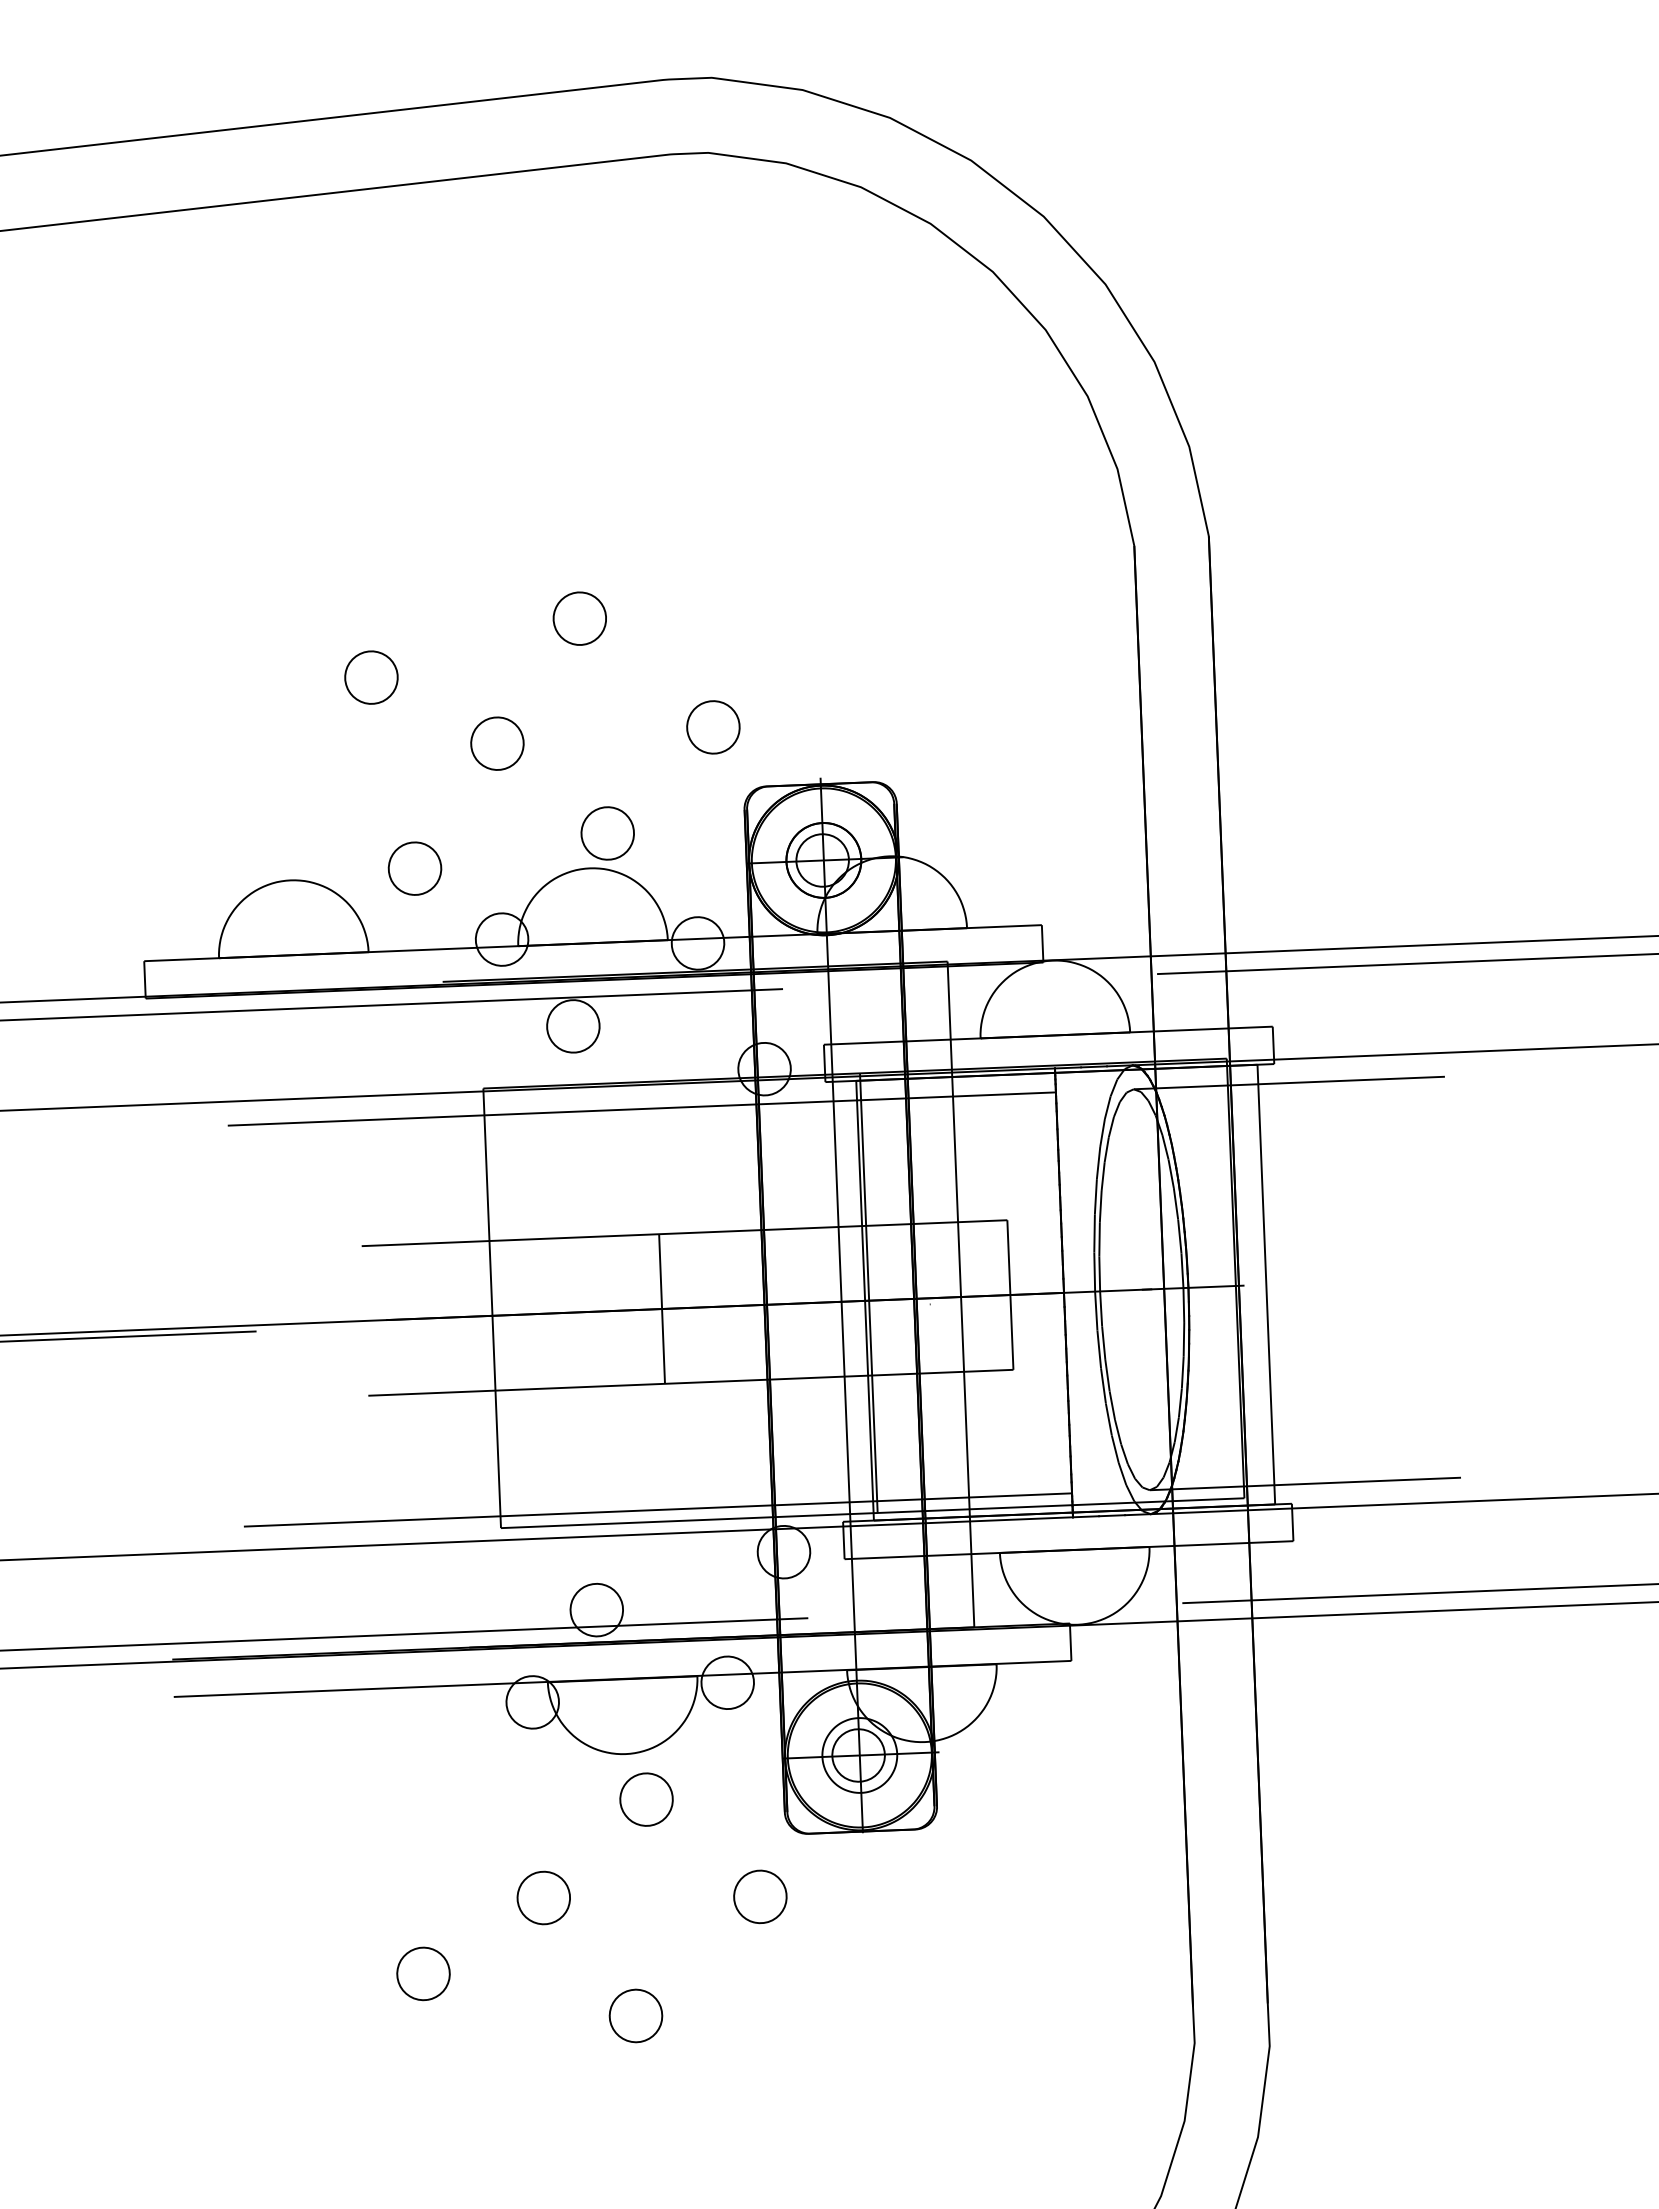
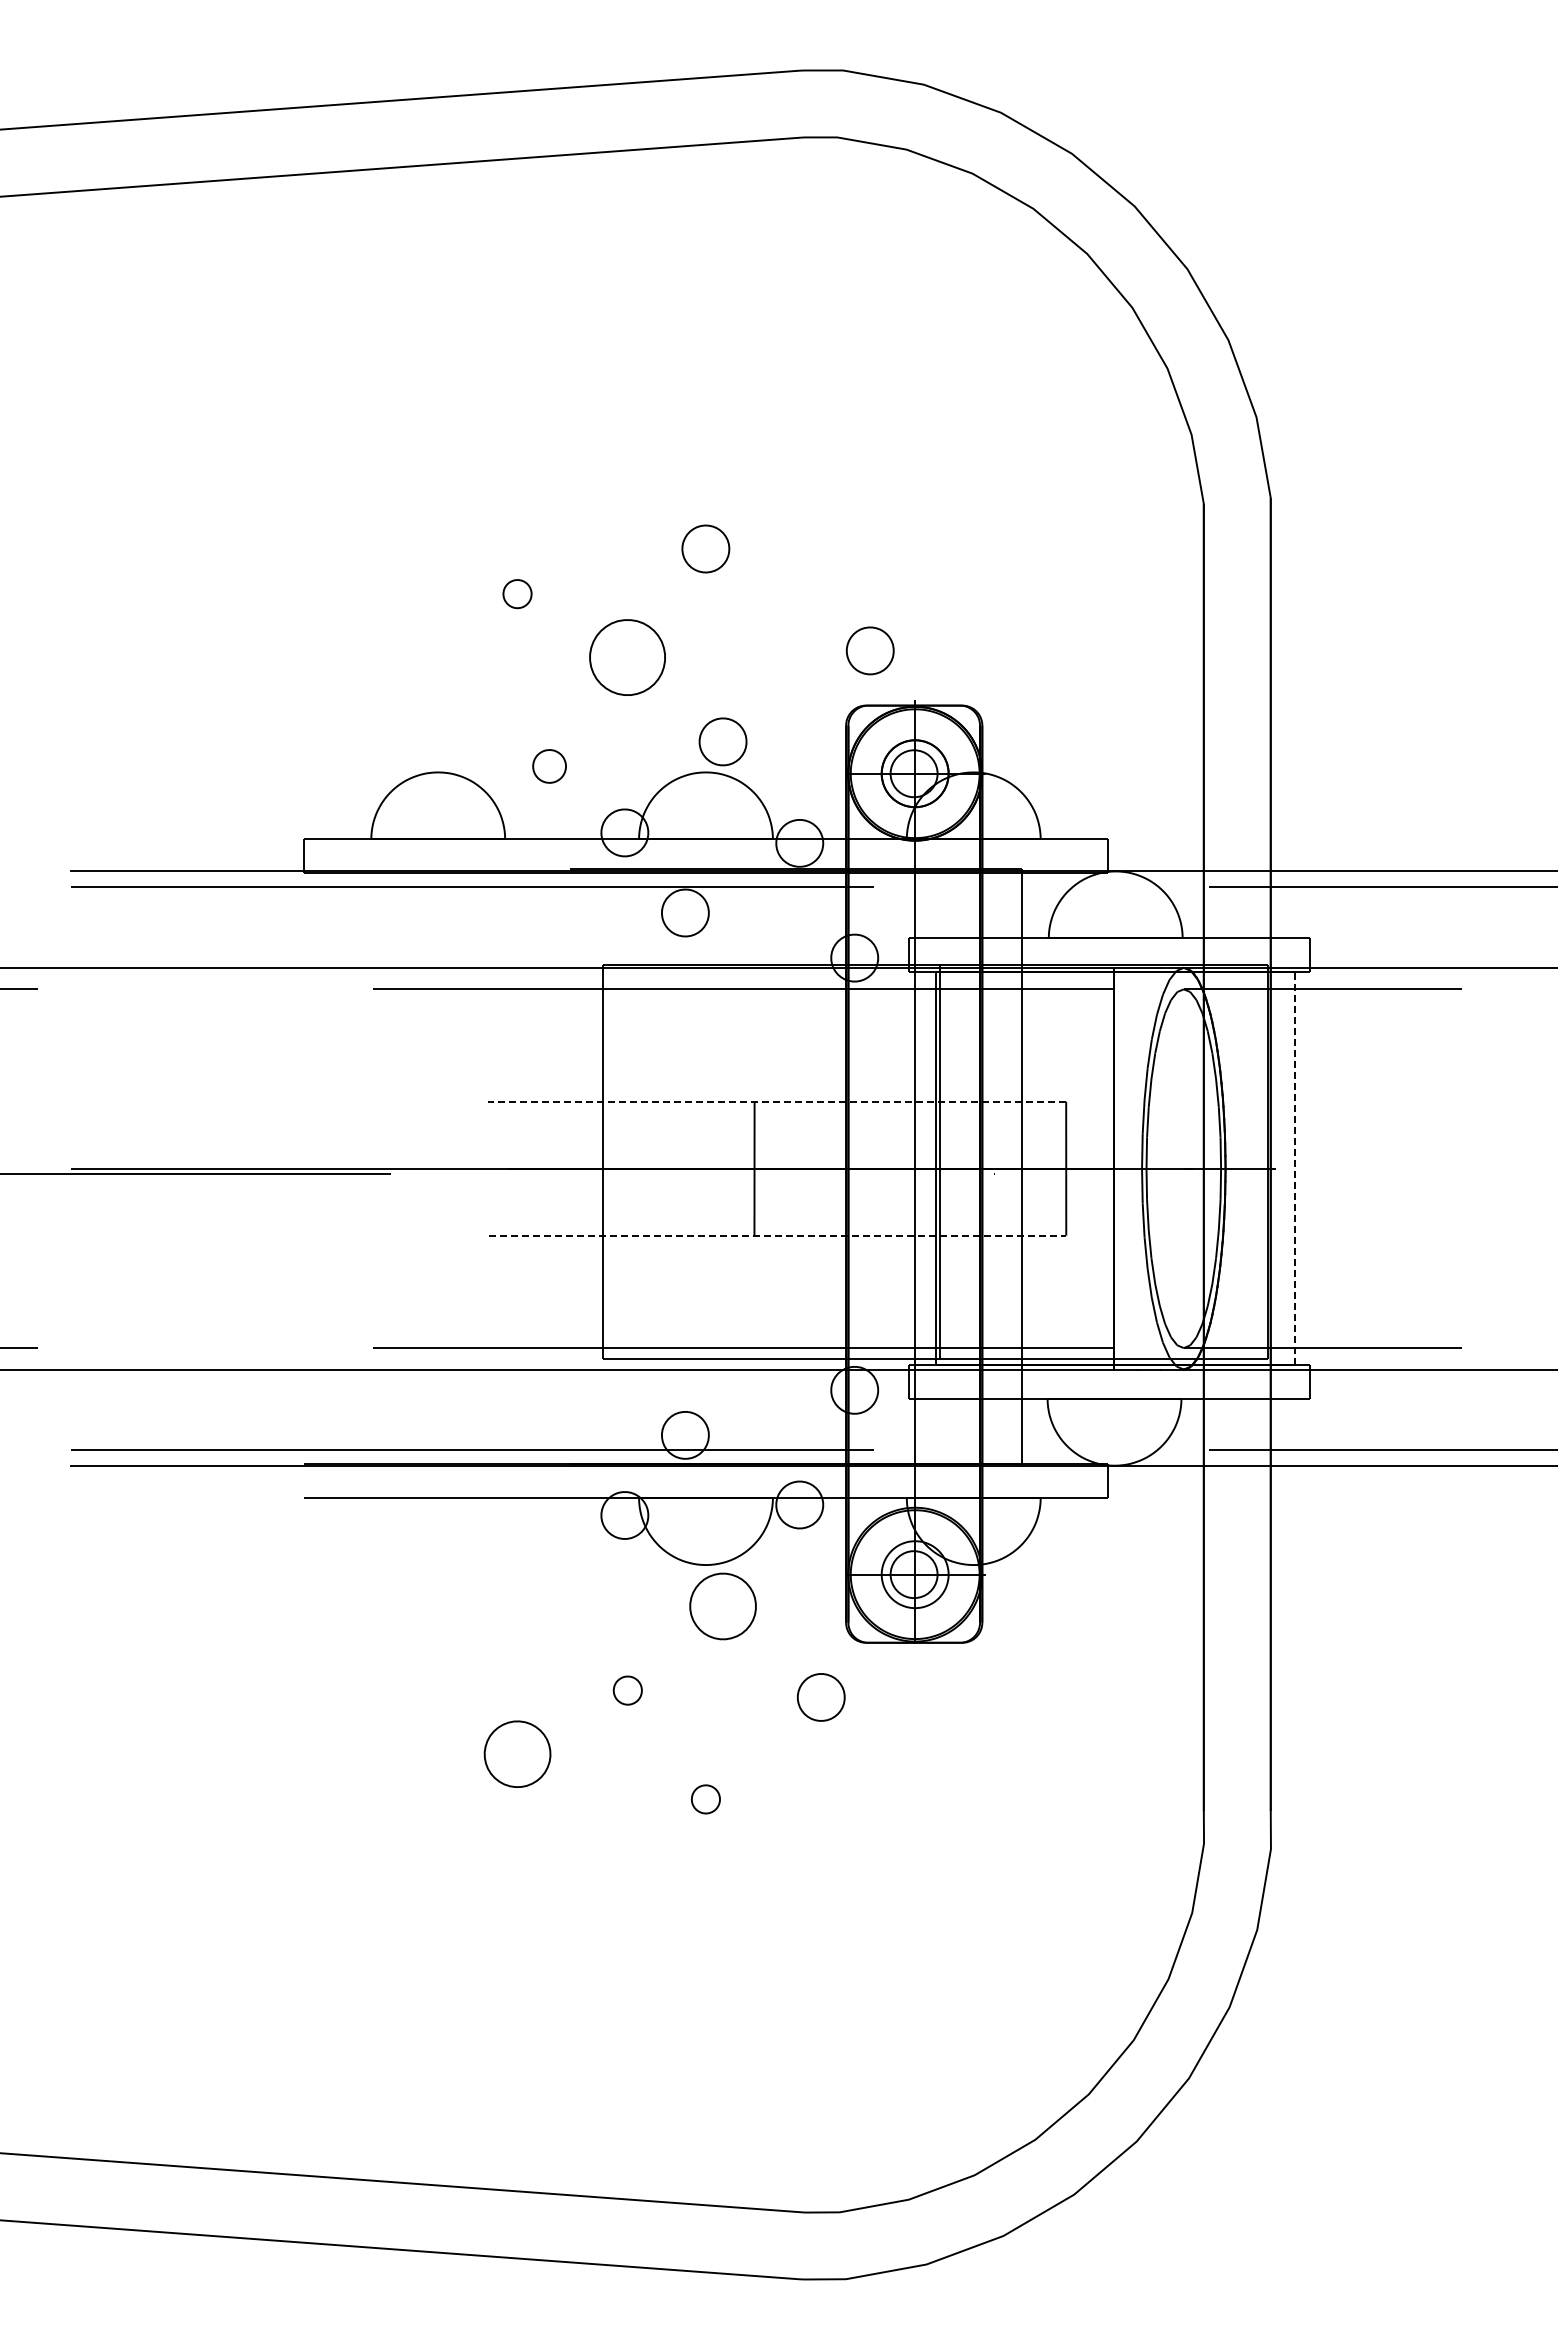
part: (371, 676) -> (517, 593), size x0.6
part: (713, 726) -> (870, 650), moved
part: (497, 743) -> (627, 657), size x1.6
part: (414, 868) -> (549, 766), size x0.7
line: (683, 1232) -> (776, 1101), solid -> dashed
line: (1266, 1284) -> (1295, 1168), solid -> dashed
line: (690, 1382) -> (777, 1235), solid -> dashed
part: (645, 1799) -> (722, 1606), size x1.4
part: (543, 1897) -> (627, 1690), size x0.6
part: (423, 1973) -> (517, 1753), size x1.4
part: (635, 2016) -> (705, 1799), size x0.6

